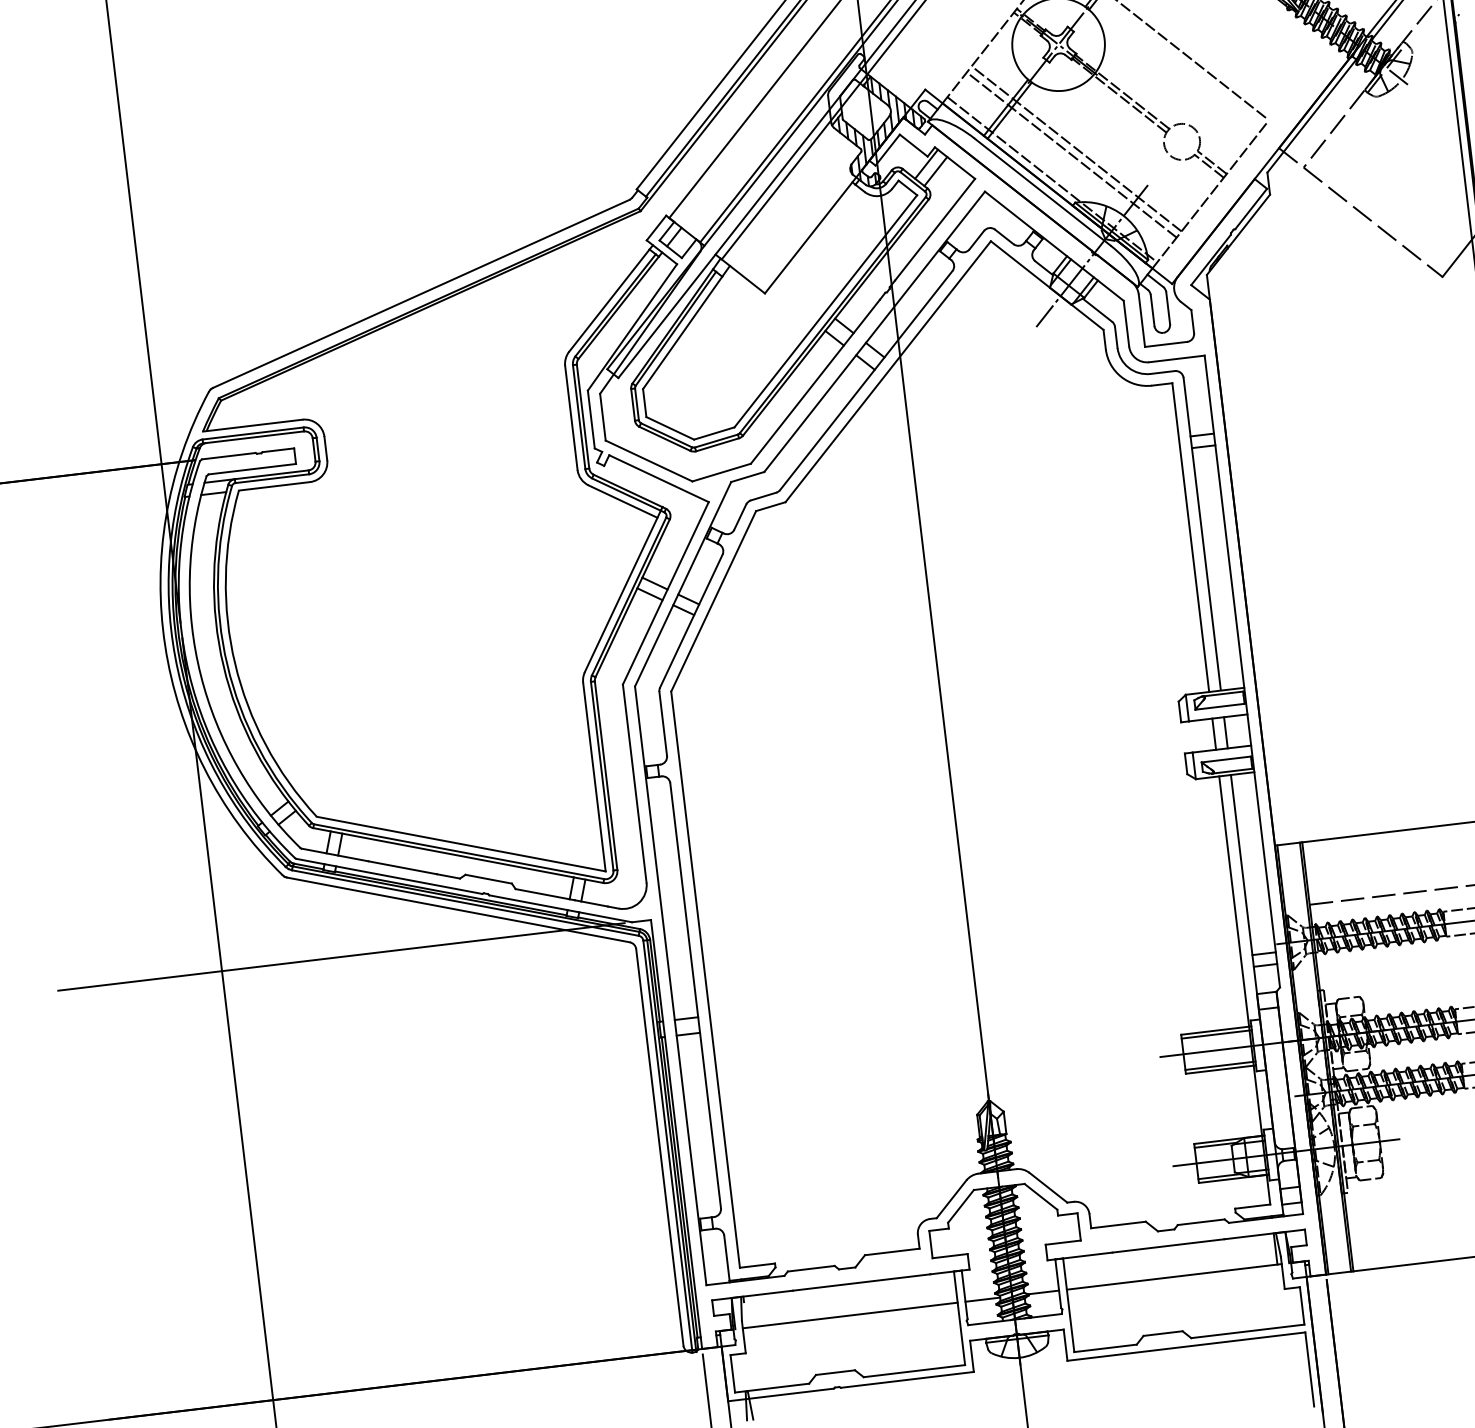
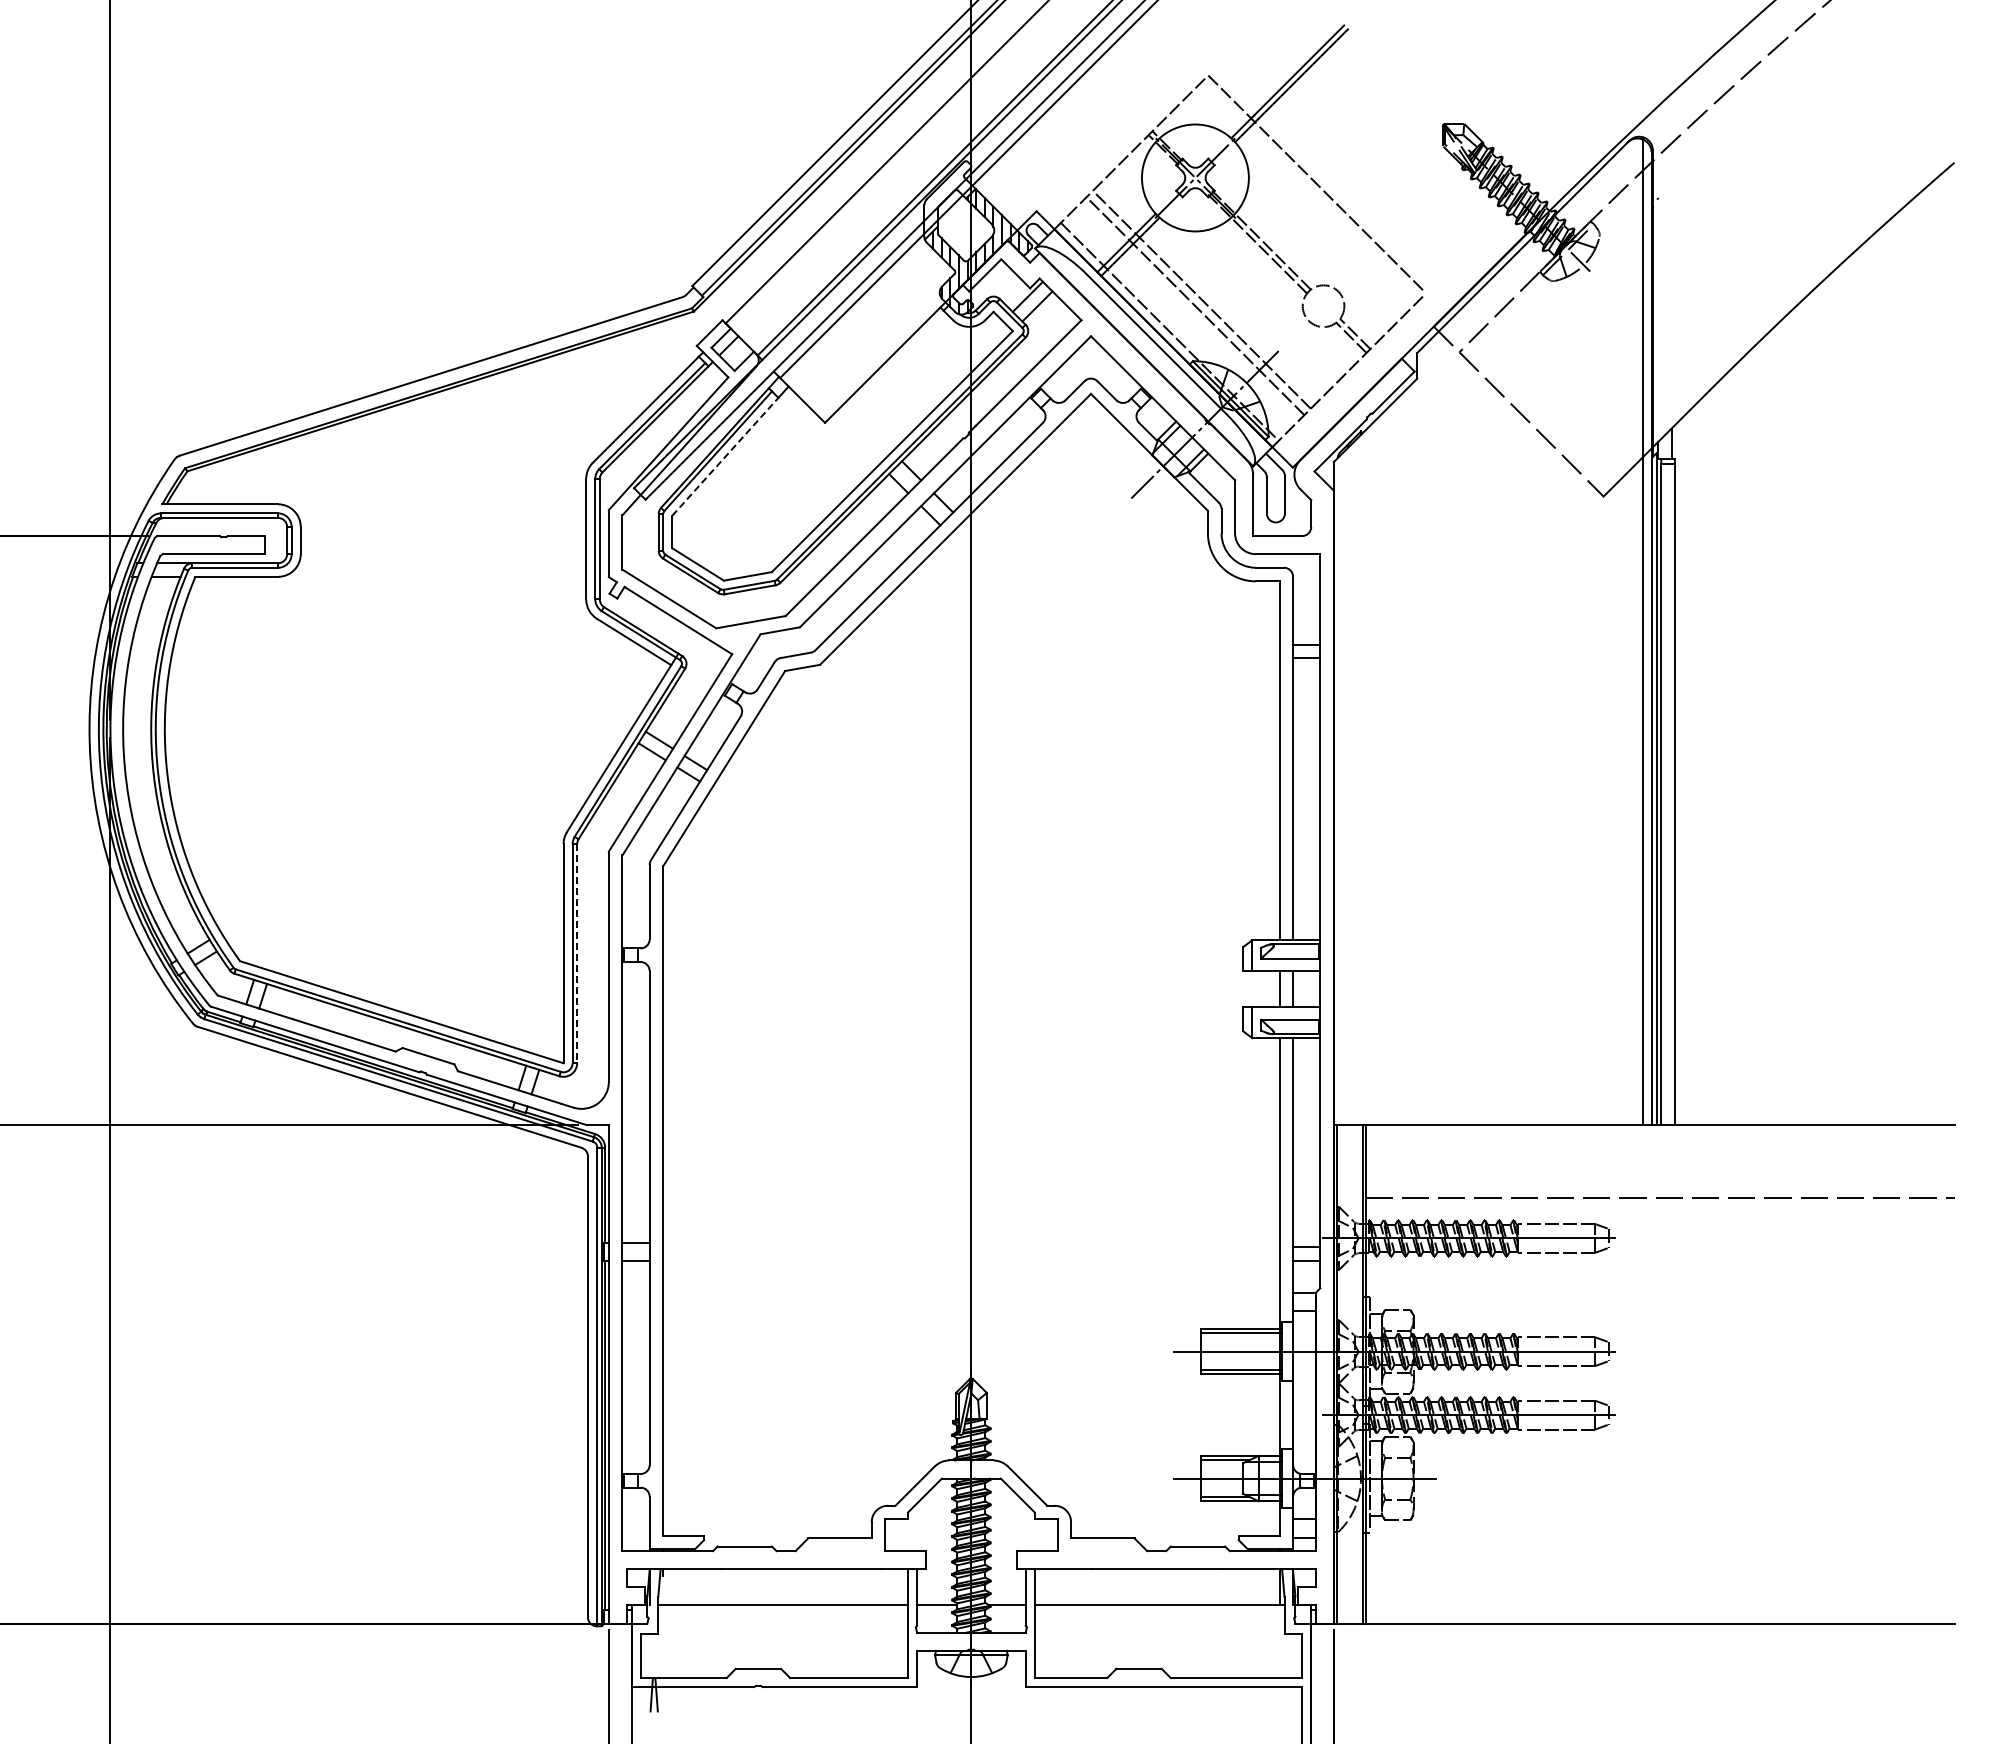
line: (682, 332) -> (725, 456), solid -> dashed
line: (606, 775) -> (577, 953), solid -> dashed

